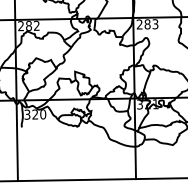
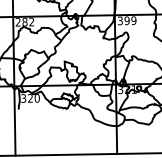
text: (147, 24) -> (127, 20), 283 -> 399

